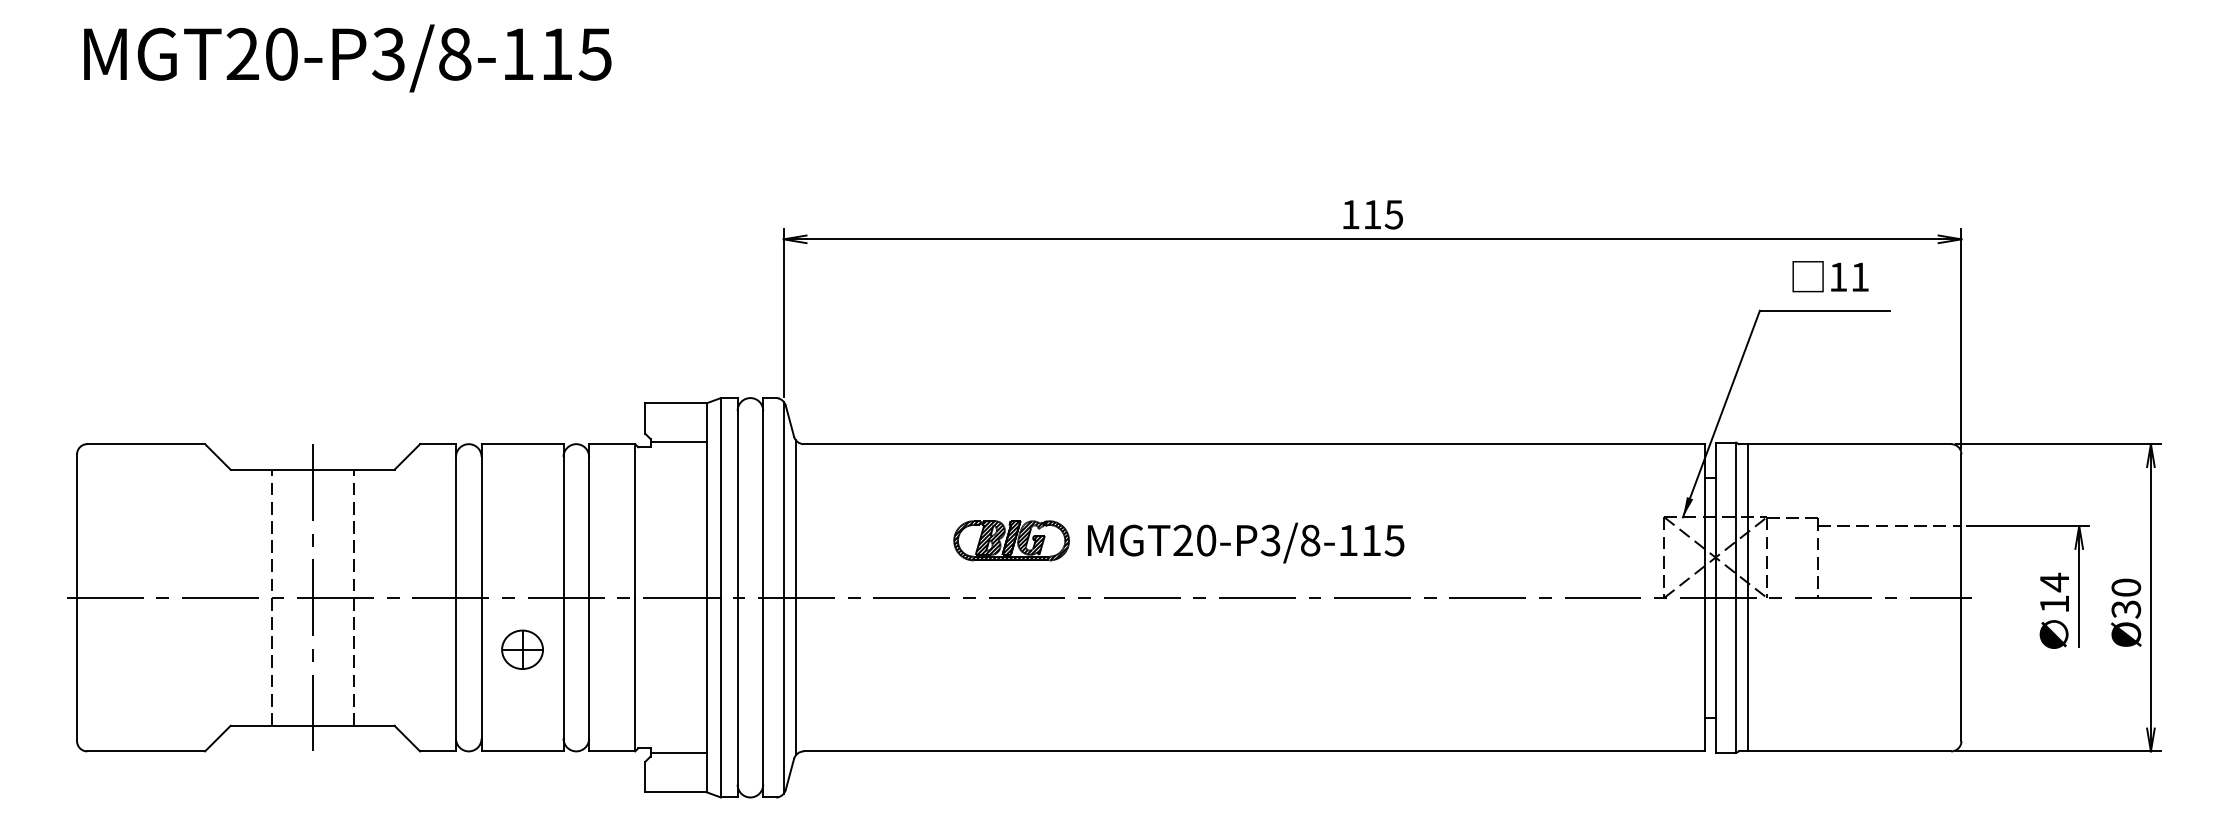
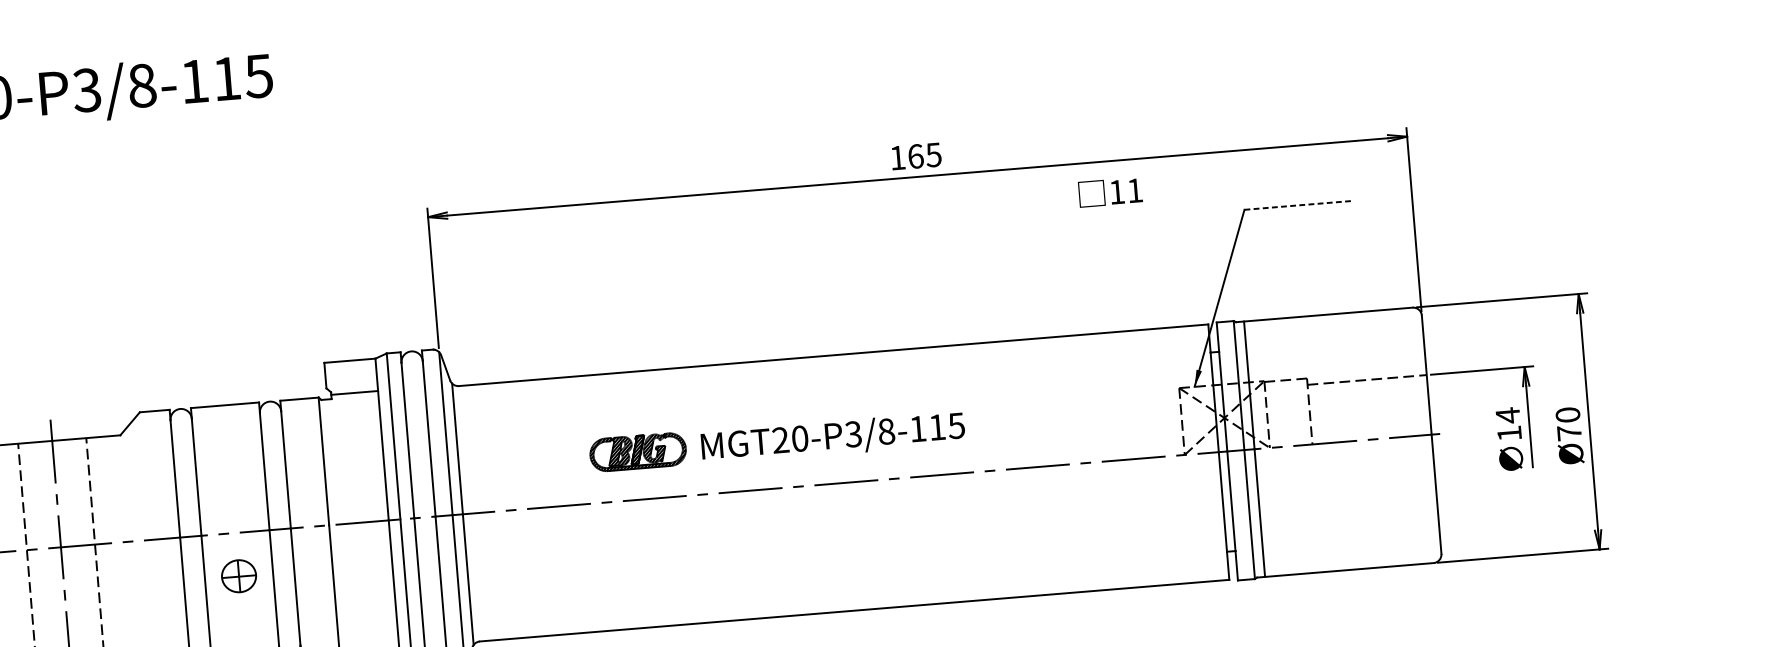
text: (1372, 214) -> (915, 156), 115 -> 165
text: (1830, 276) -> (1110, 192), moved
line: (1825, 310) -> (1298, 205), solid -> dashed
text: (2126, 609) -> (1569, 433), Ø30 -> Ø70

